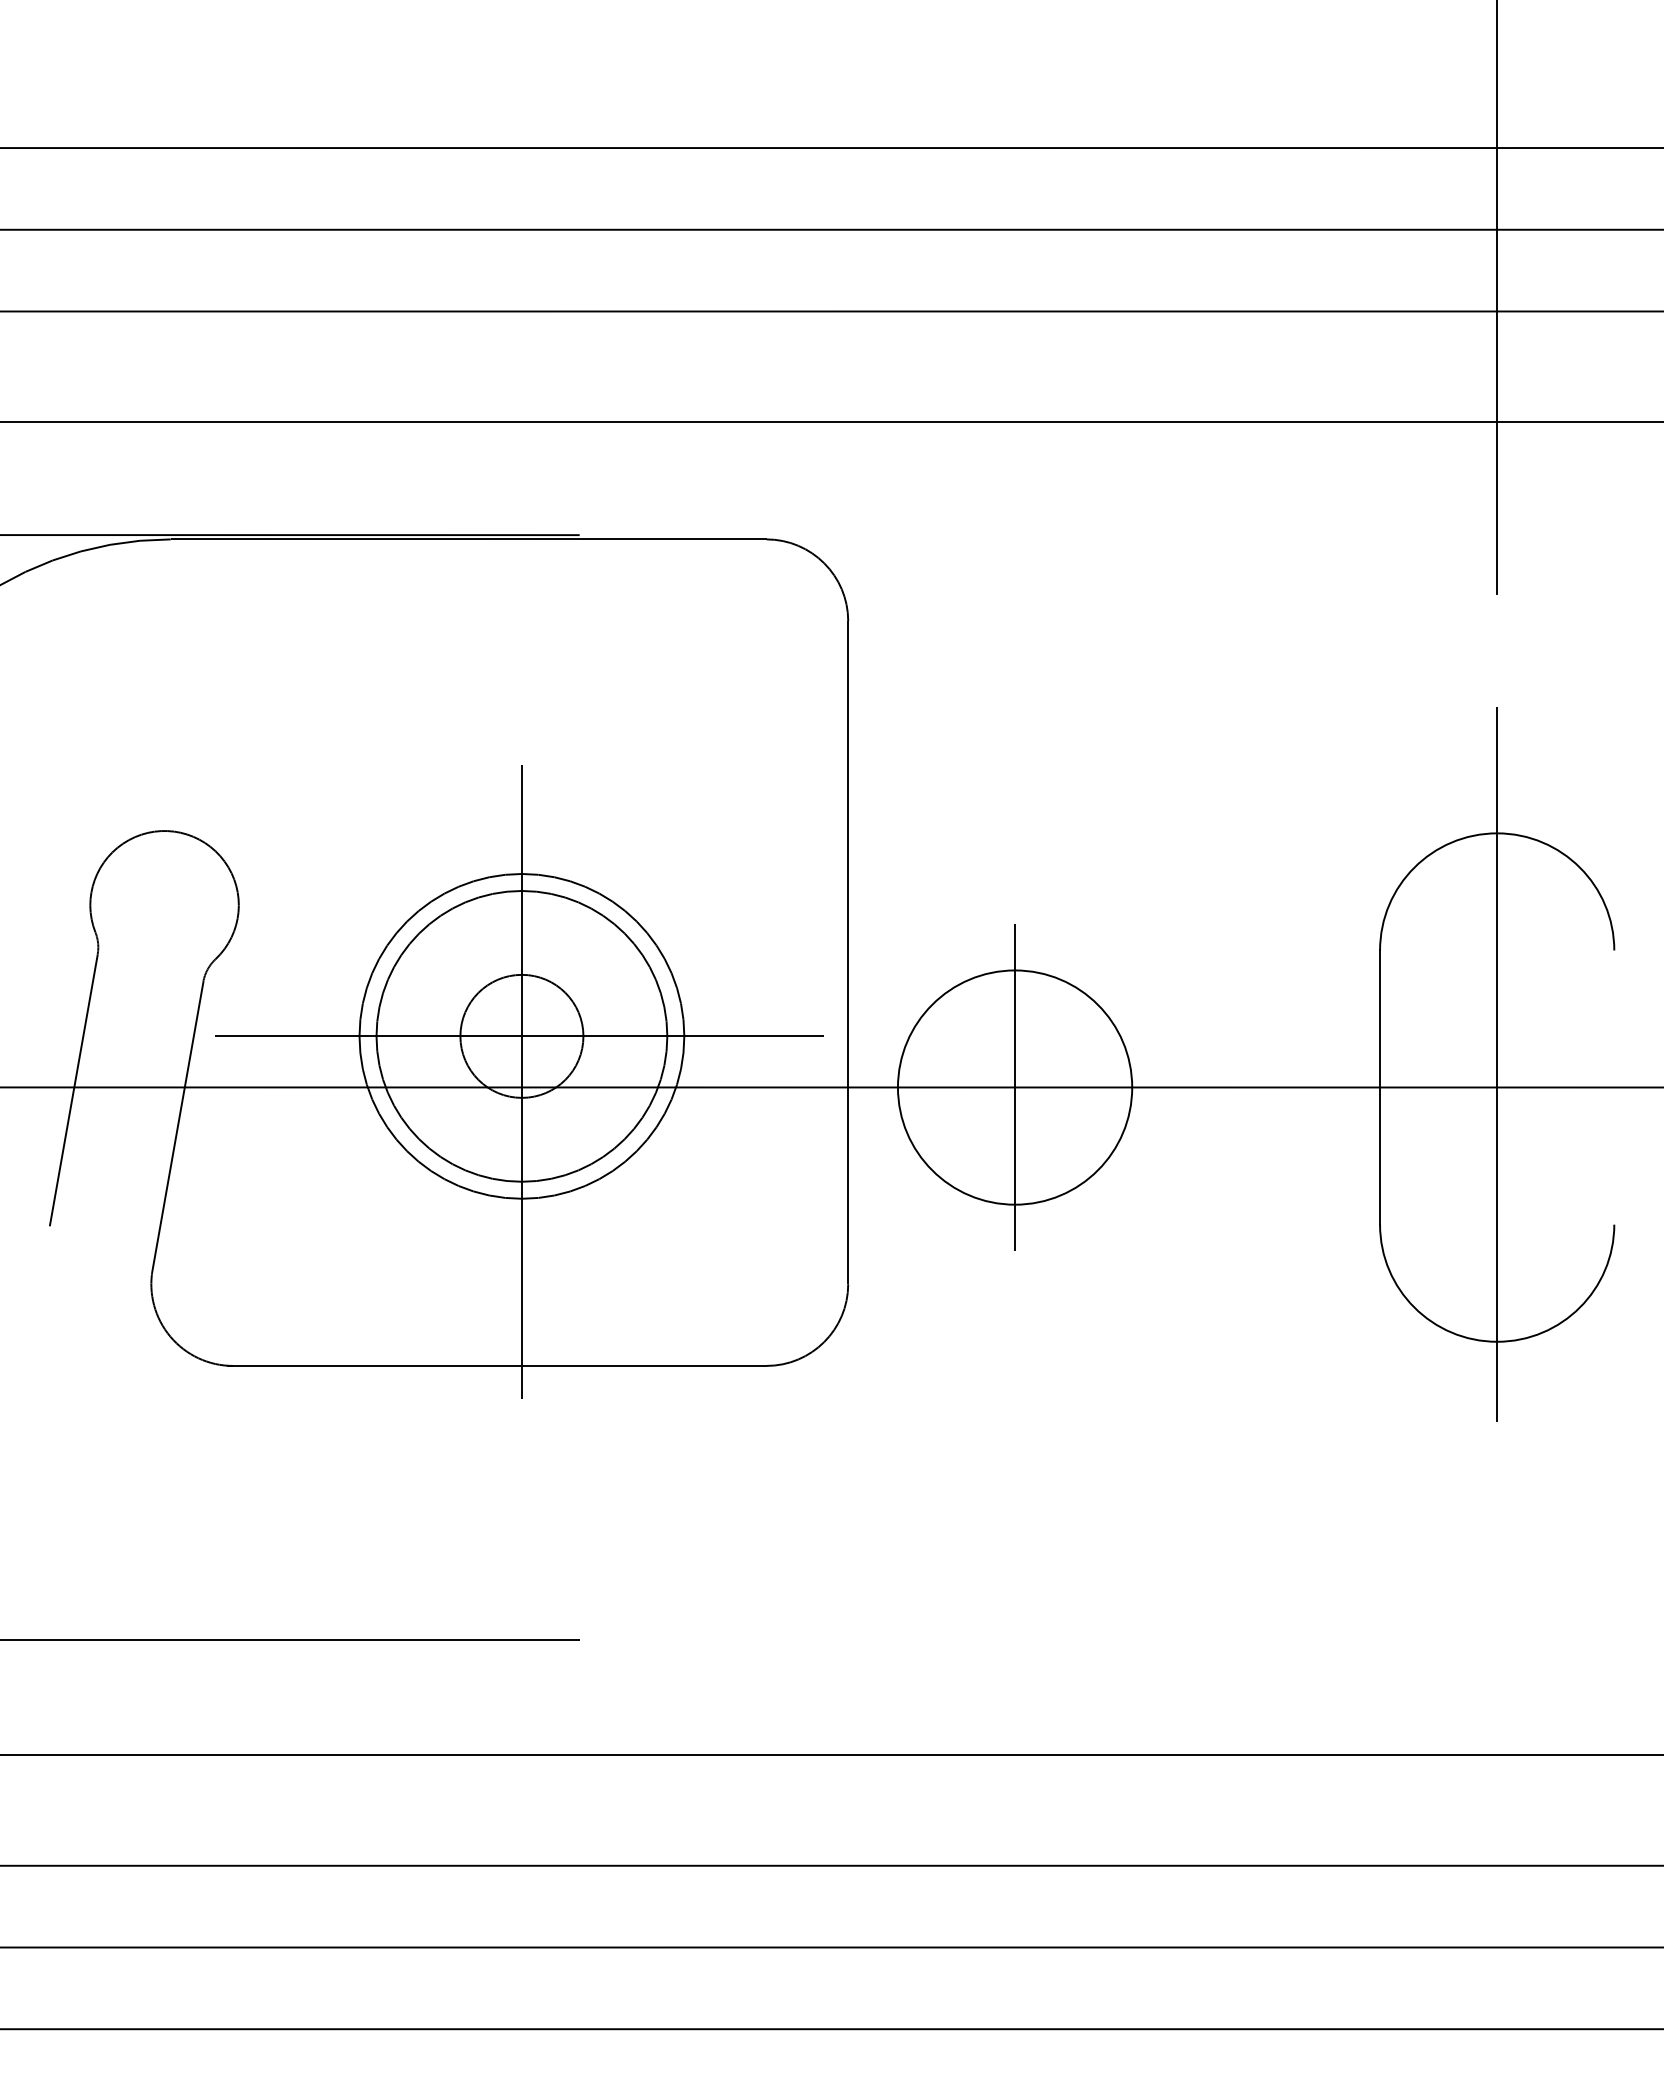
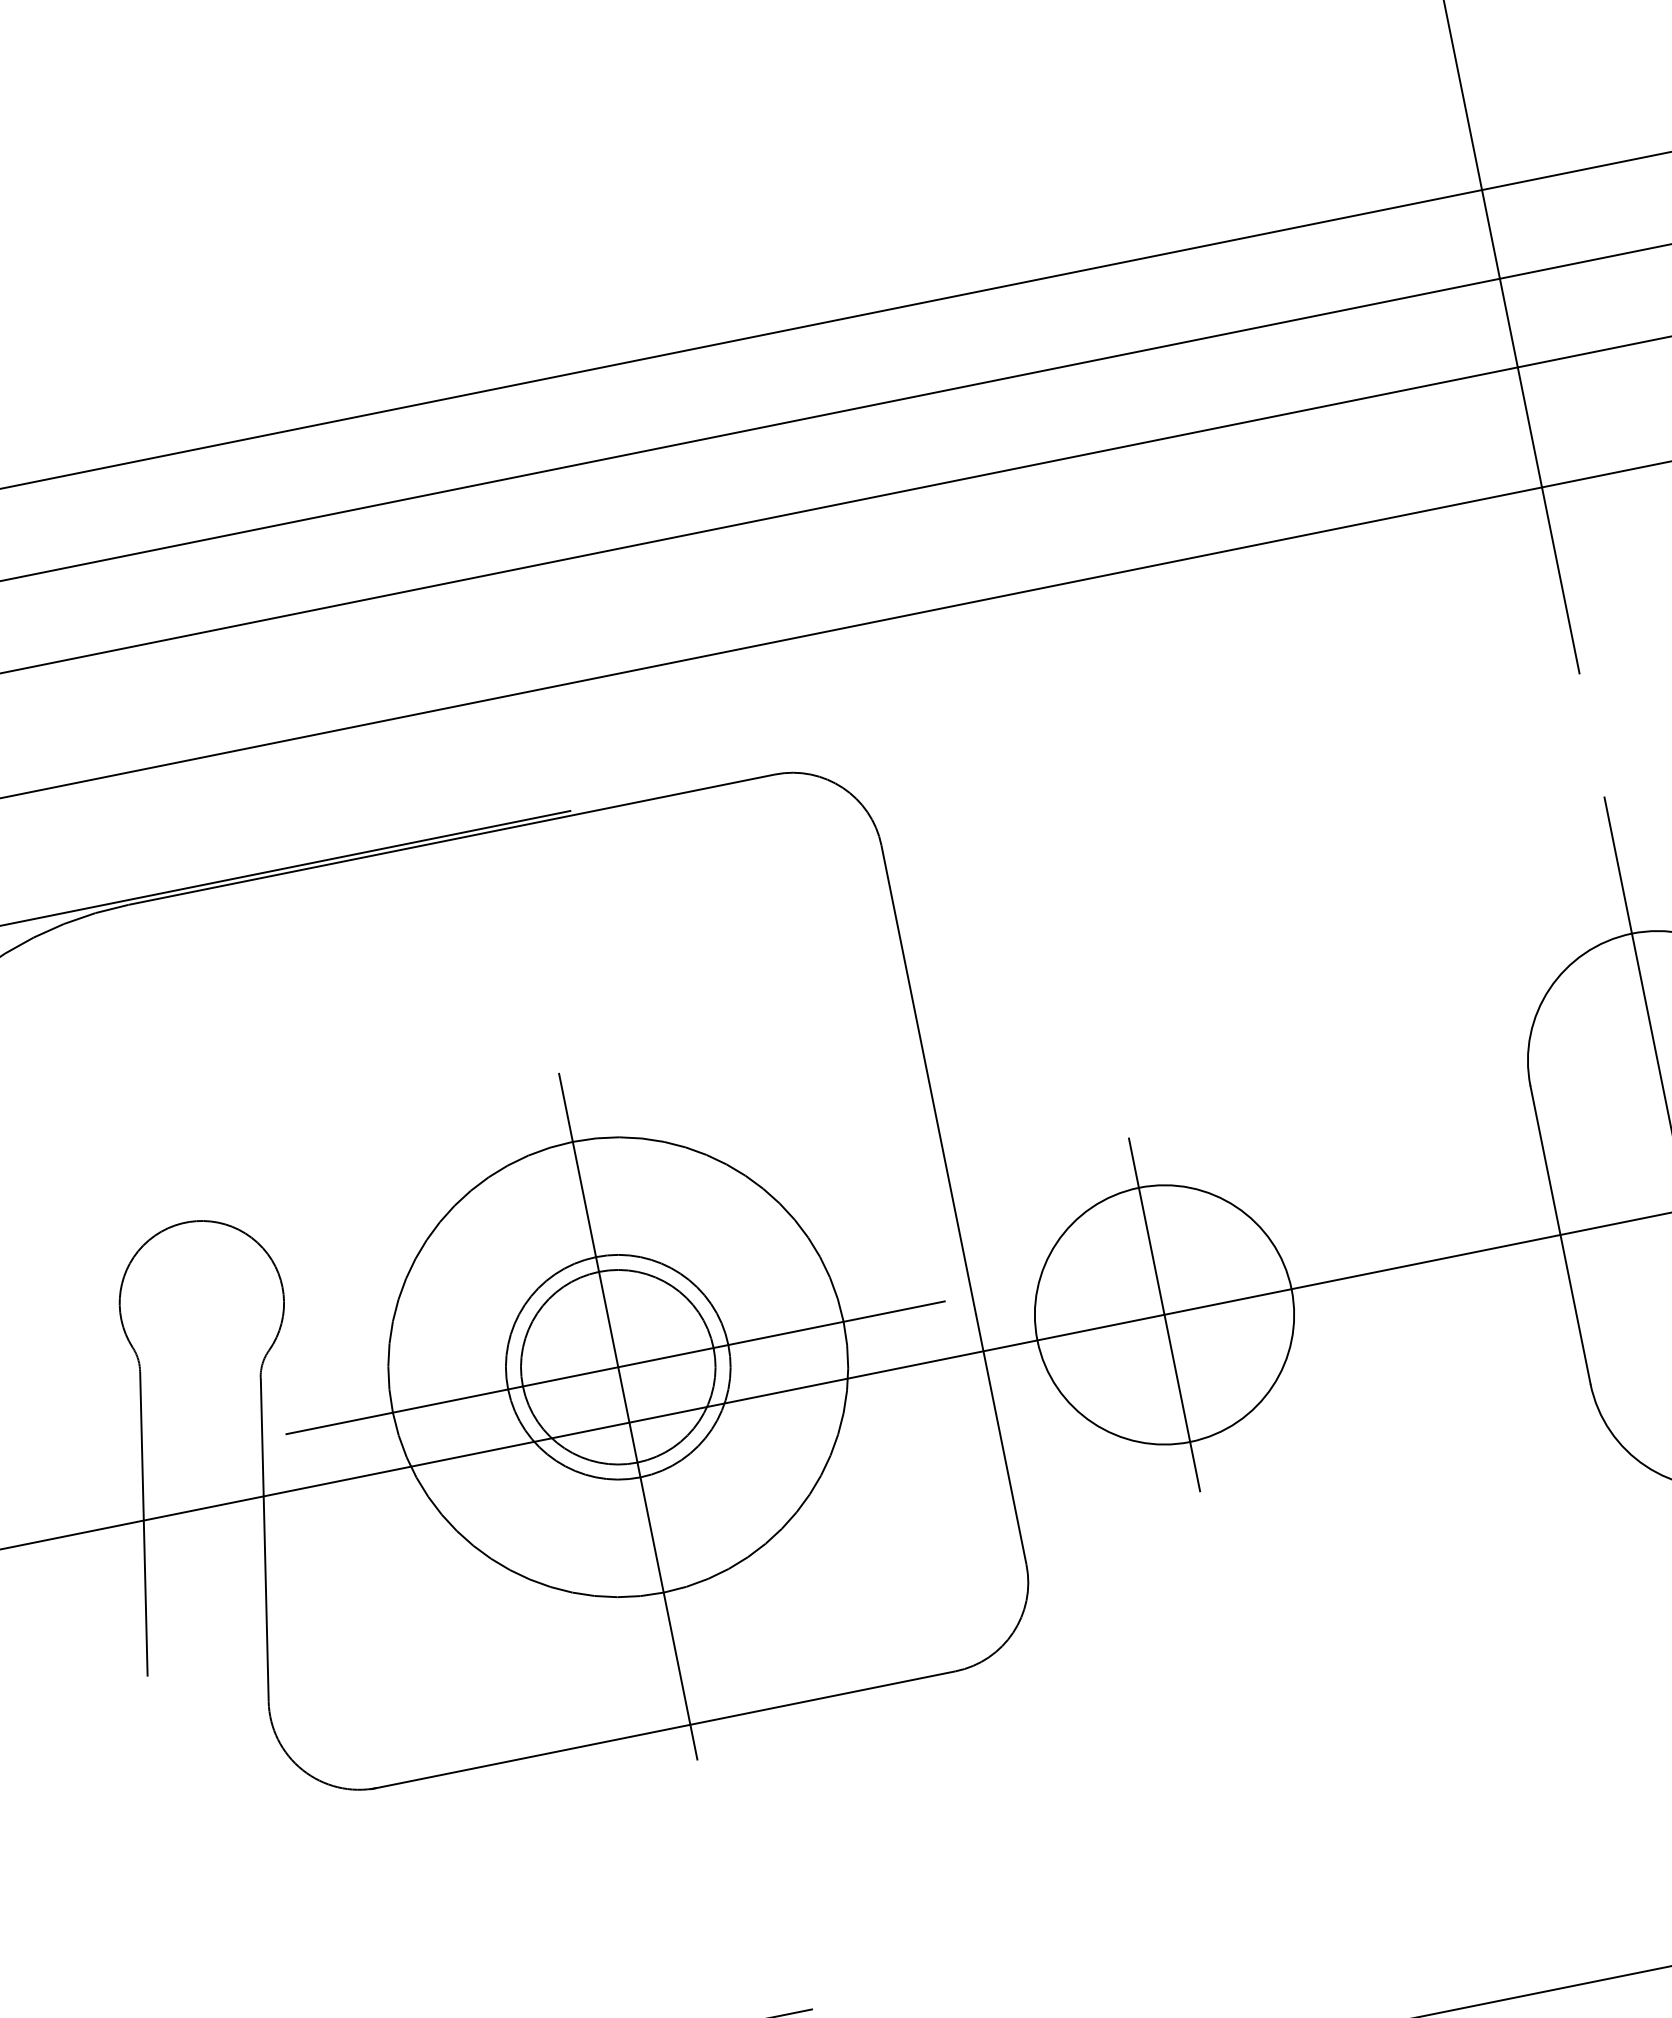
circle: (521, 1035) -> (617, 1366), size x0.62
circle: (521, 1036) -> (617, 1367), size x1.43
circle: (521, 1036) -> (617, 1367), size x1.43

